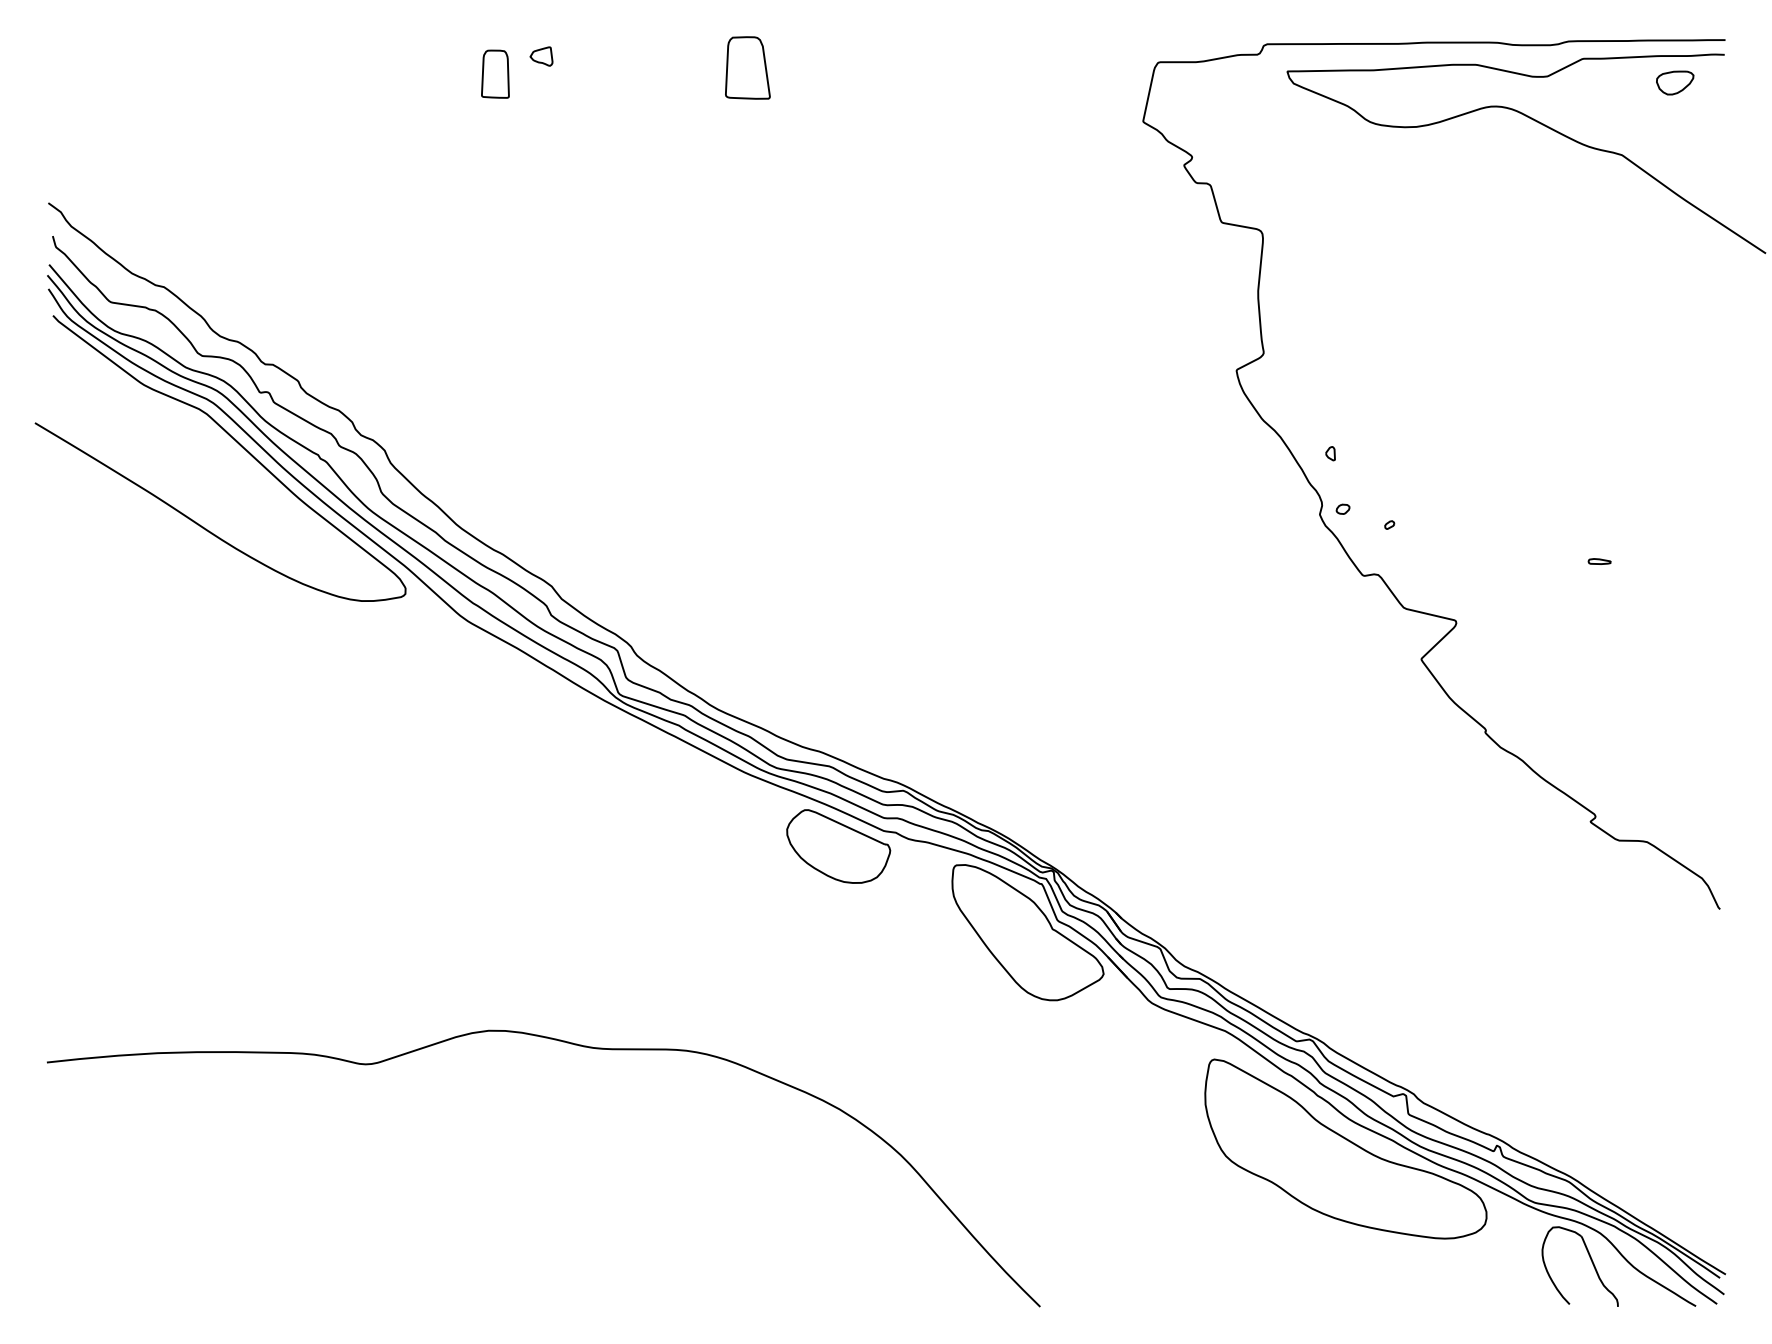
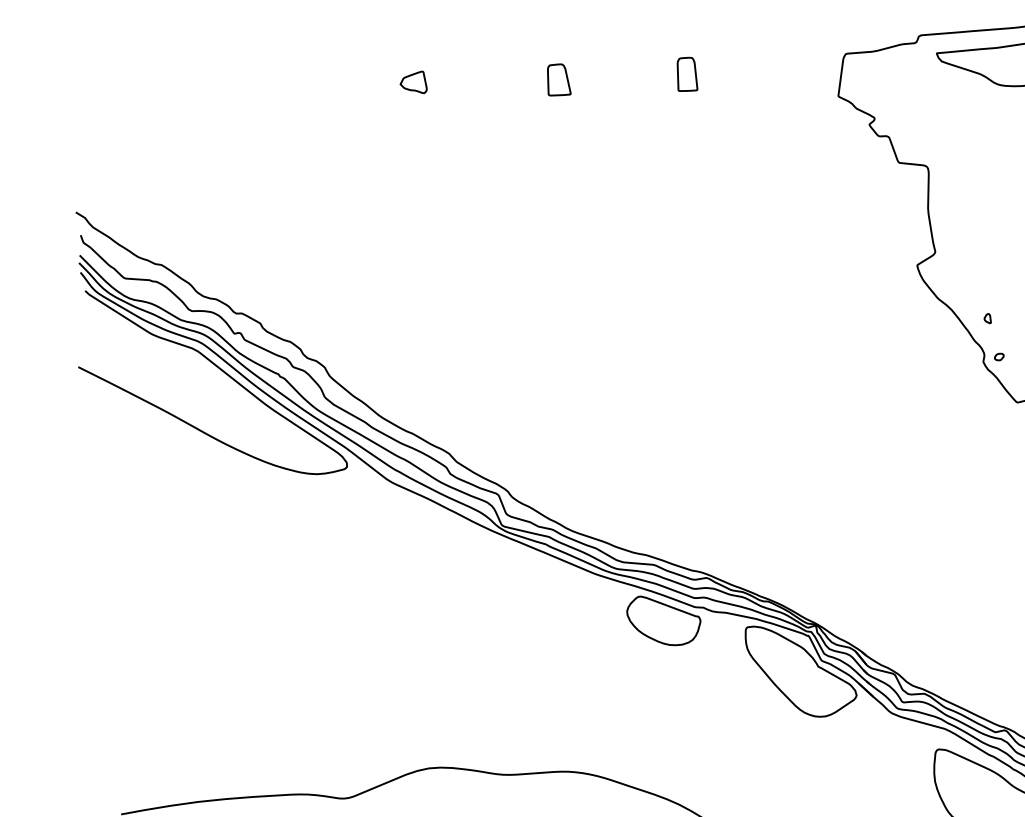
part: (541, 56) -> (413, 83), size x1.67
part: (747, 67) -> (558, 79), size x0.71
part: (495, 73) -> (686, 73), moved

